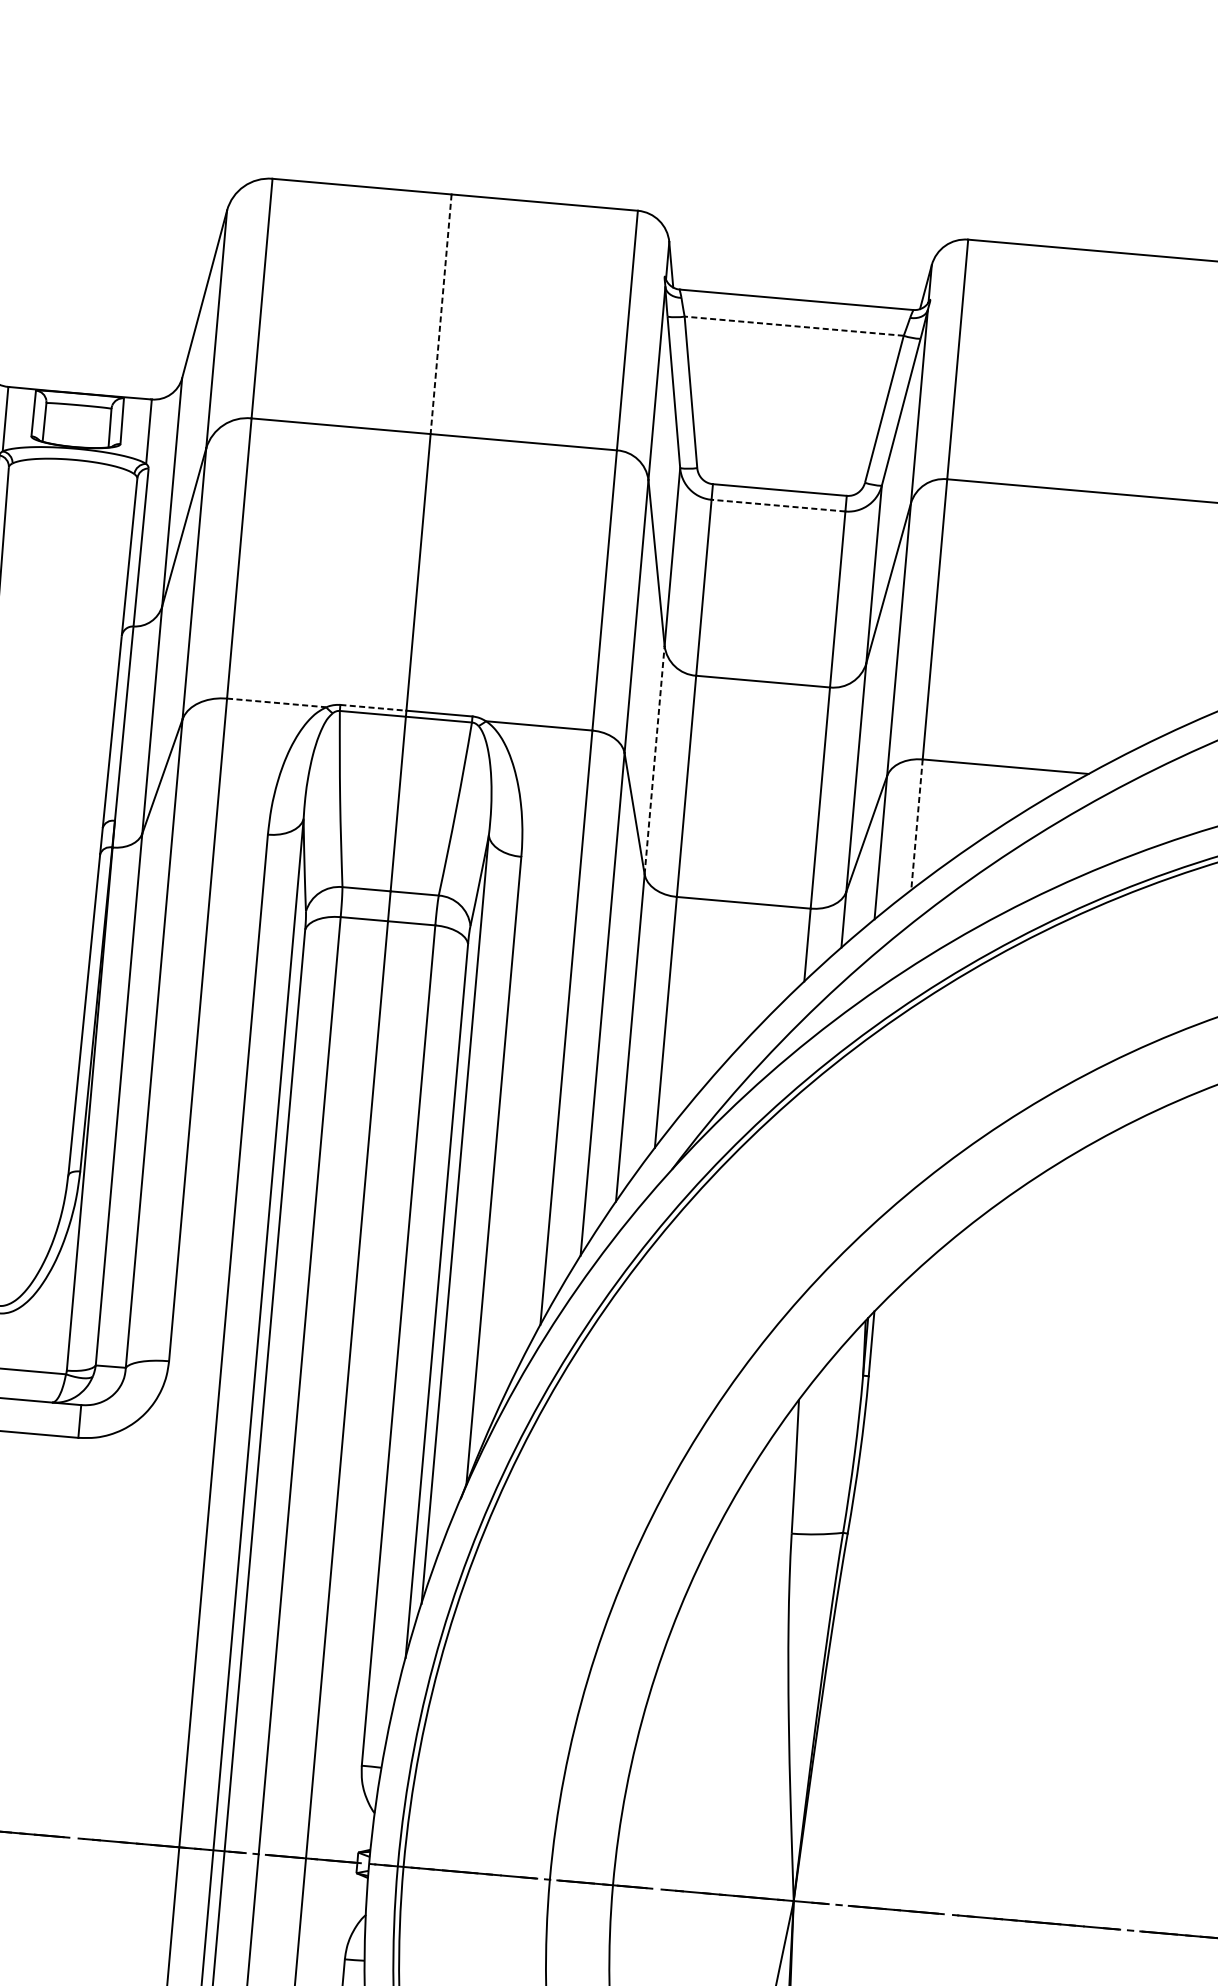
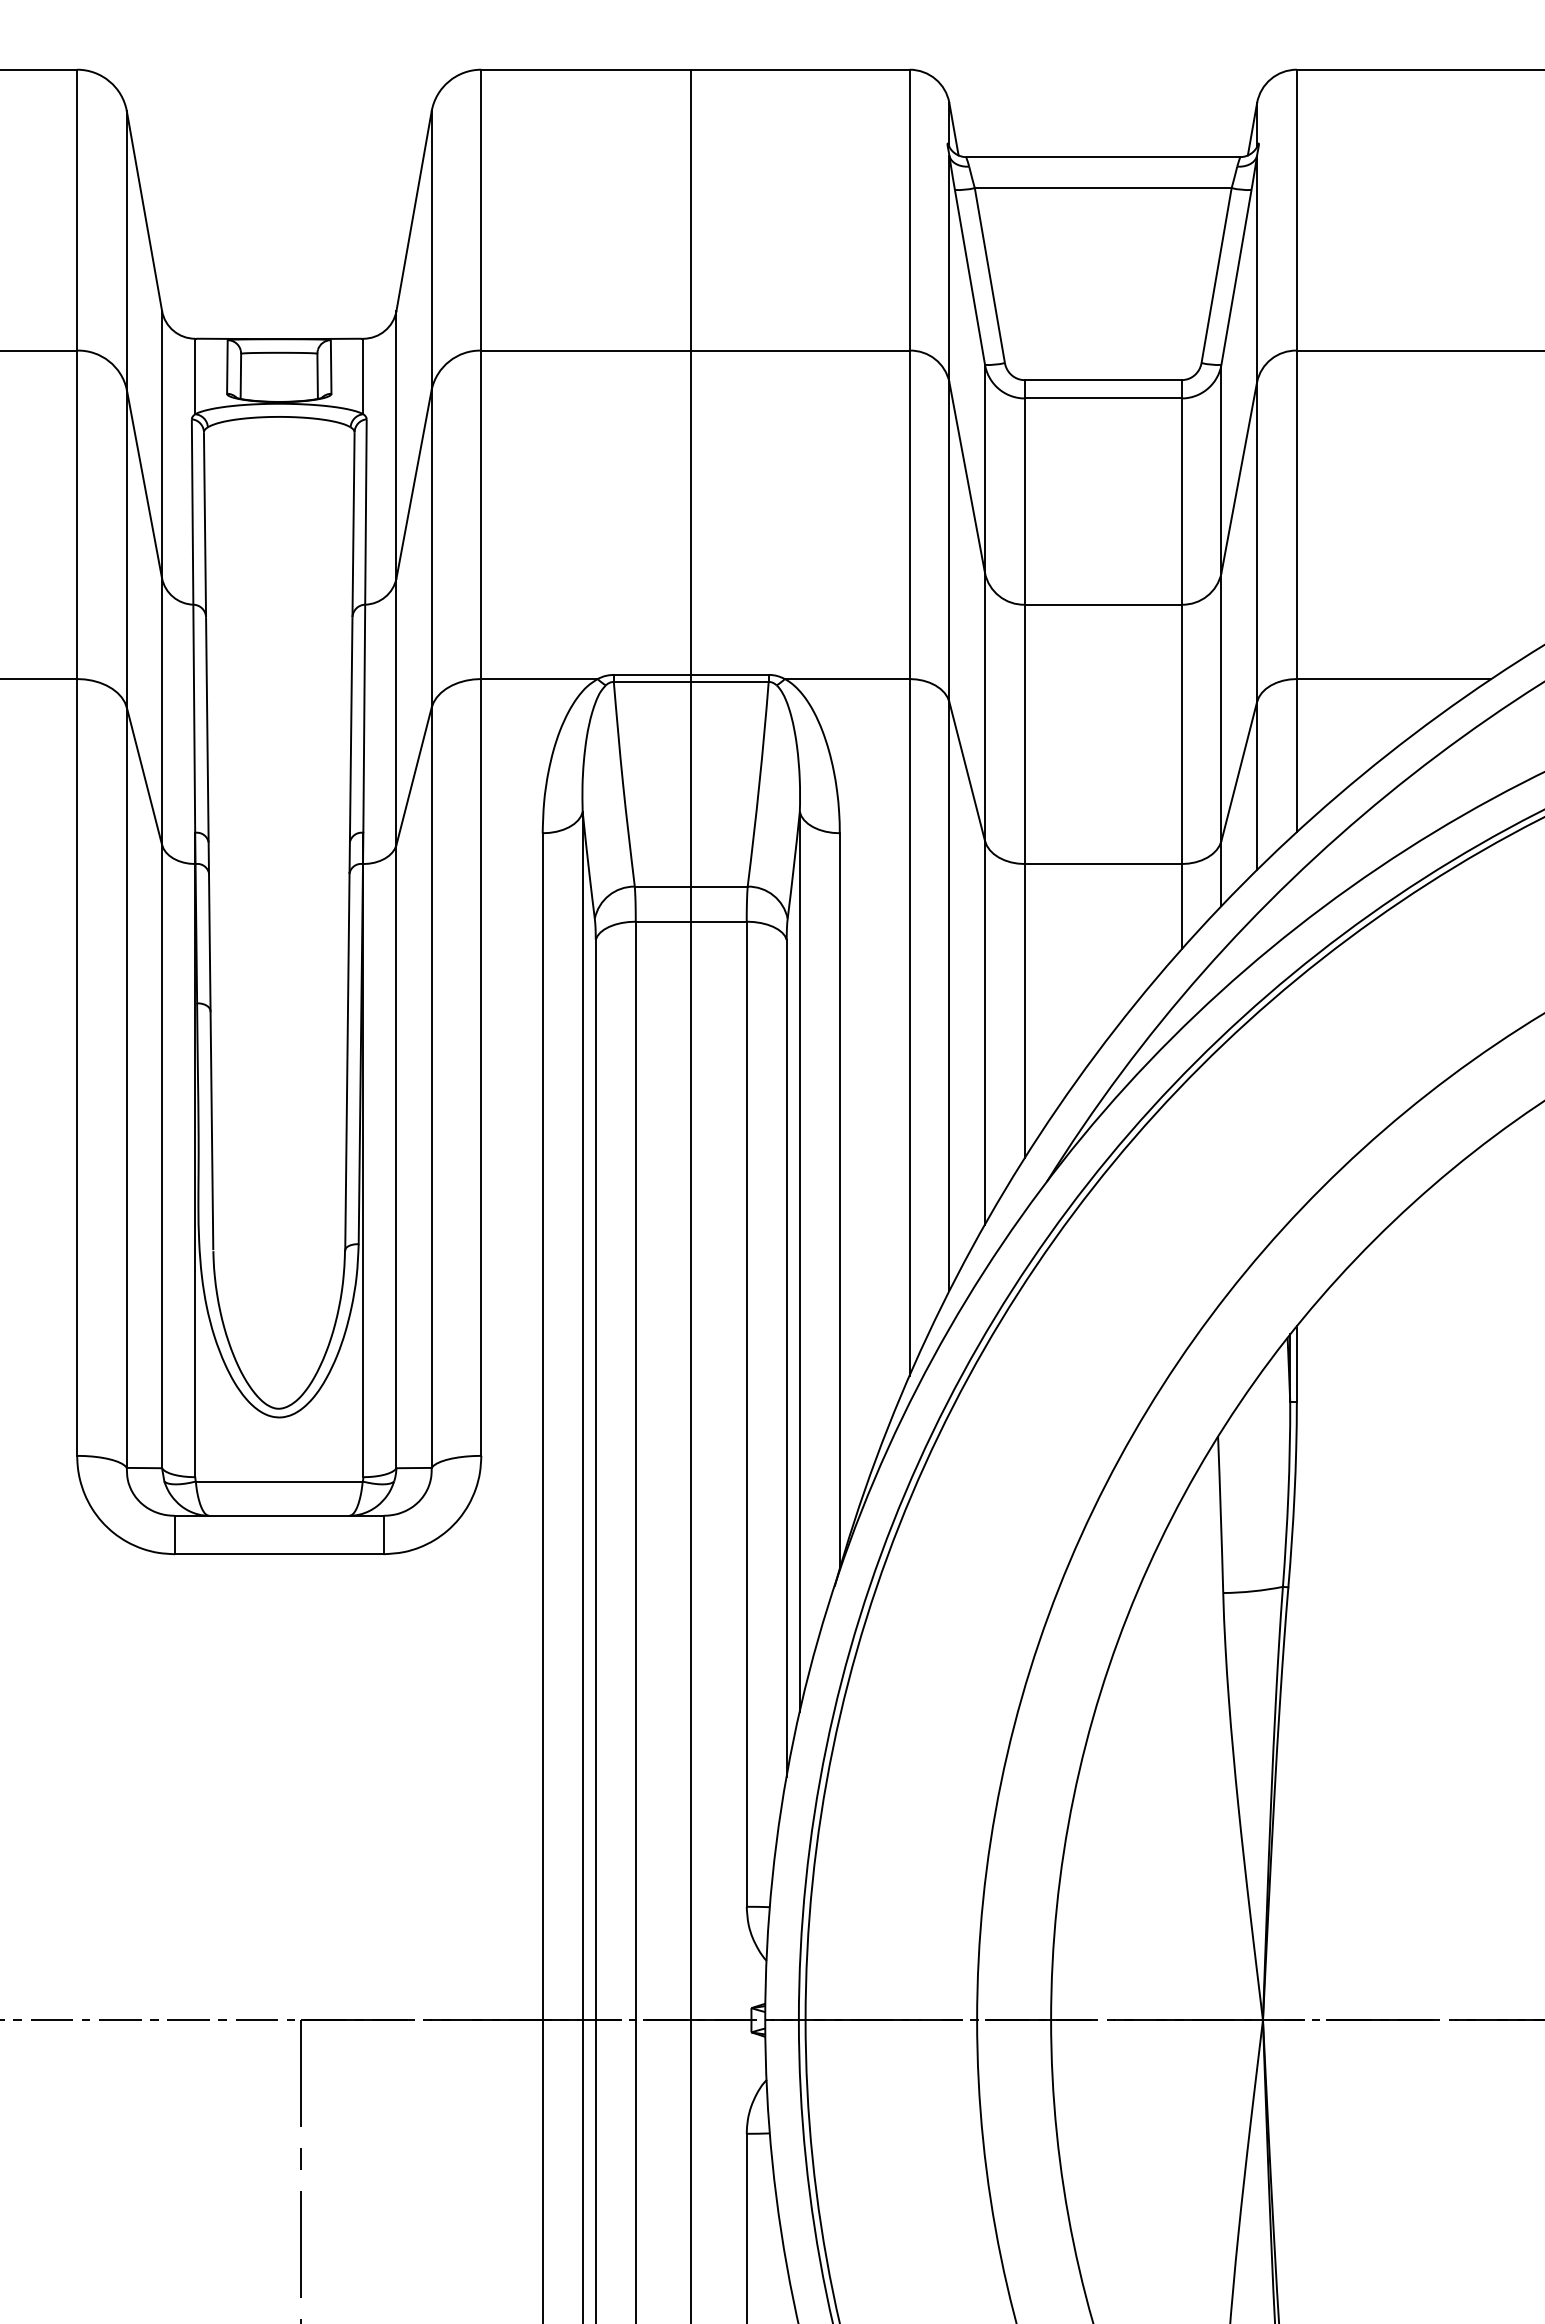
line: (441, 314) -> (691, 210), dashed -> solid
line: (793, 326) -> (1102, 188), dashed -> solid
line: (777, 505) -> (1102, 398), dashed -> solid
line: (277, 703) -> (540, 679), dashed -> solid
line: (373, 707) -> (652, 674), dashed -> solid
line: (655, 760) -> (985, 707), dashed -> solid
line: (916, 824) -> (1296, 755), dashed -> solid

